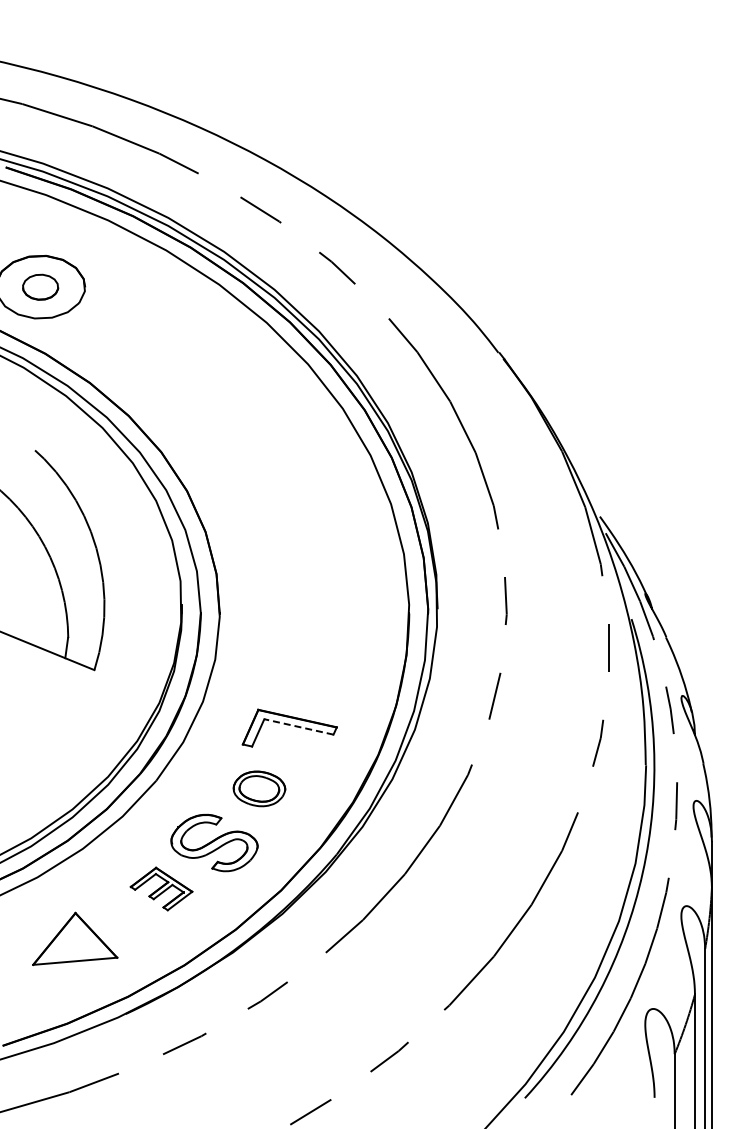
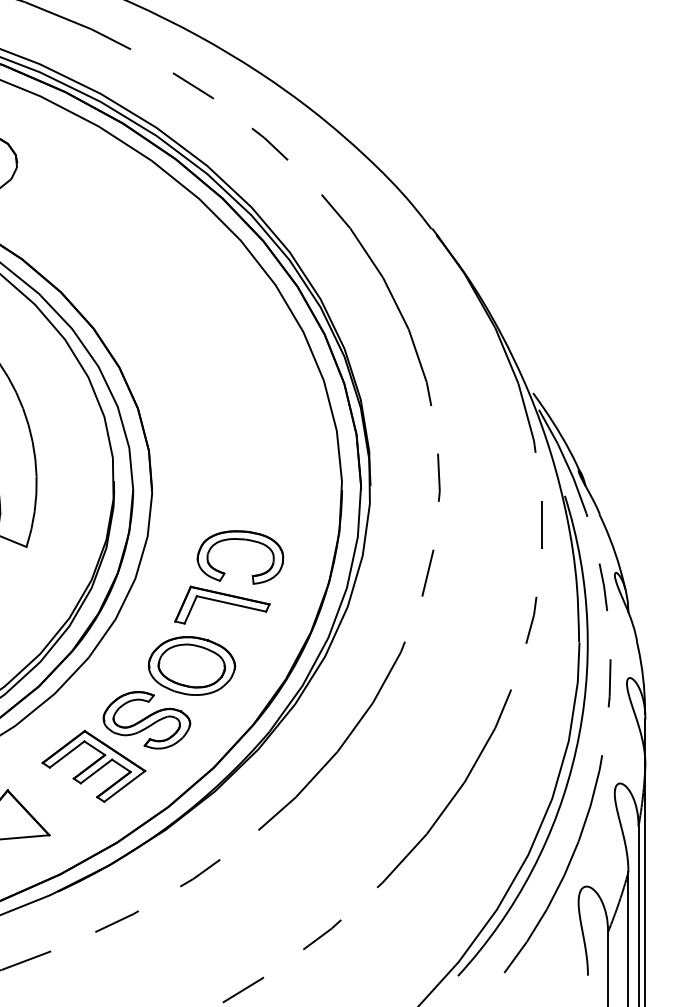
part: (307, 663) -> (240, 540), added
line: (298, 726) -> (231, 603), dashed -> solid
part: (259, 788) -> (191, 665), size x1.67
part: (161, 888) -> (93, 765), size x1.67

